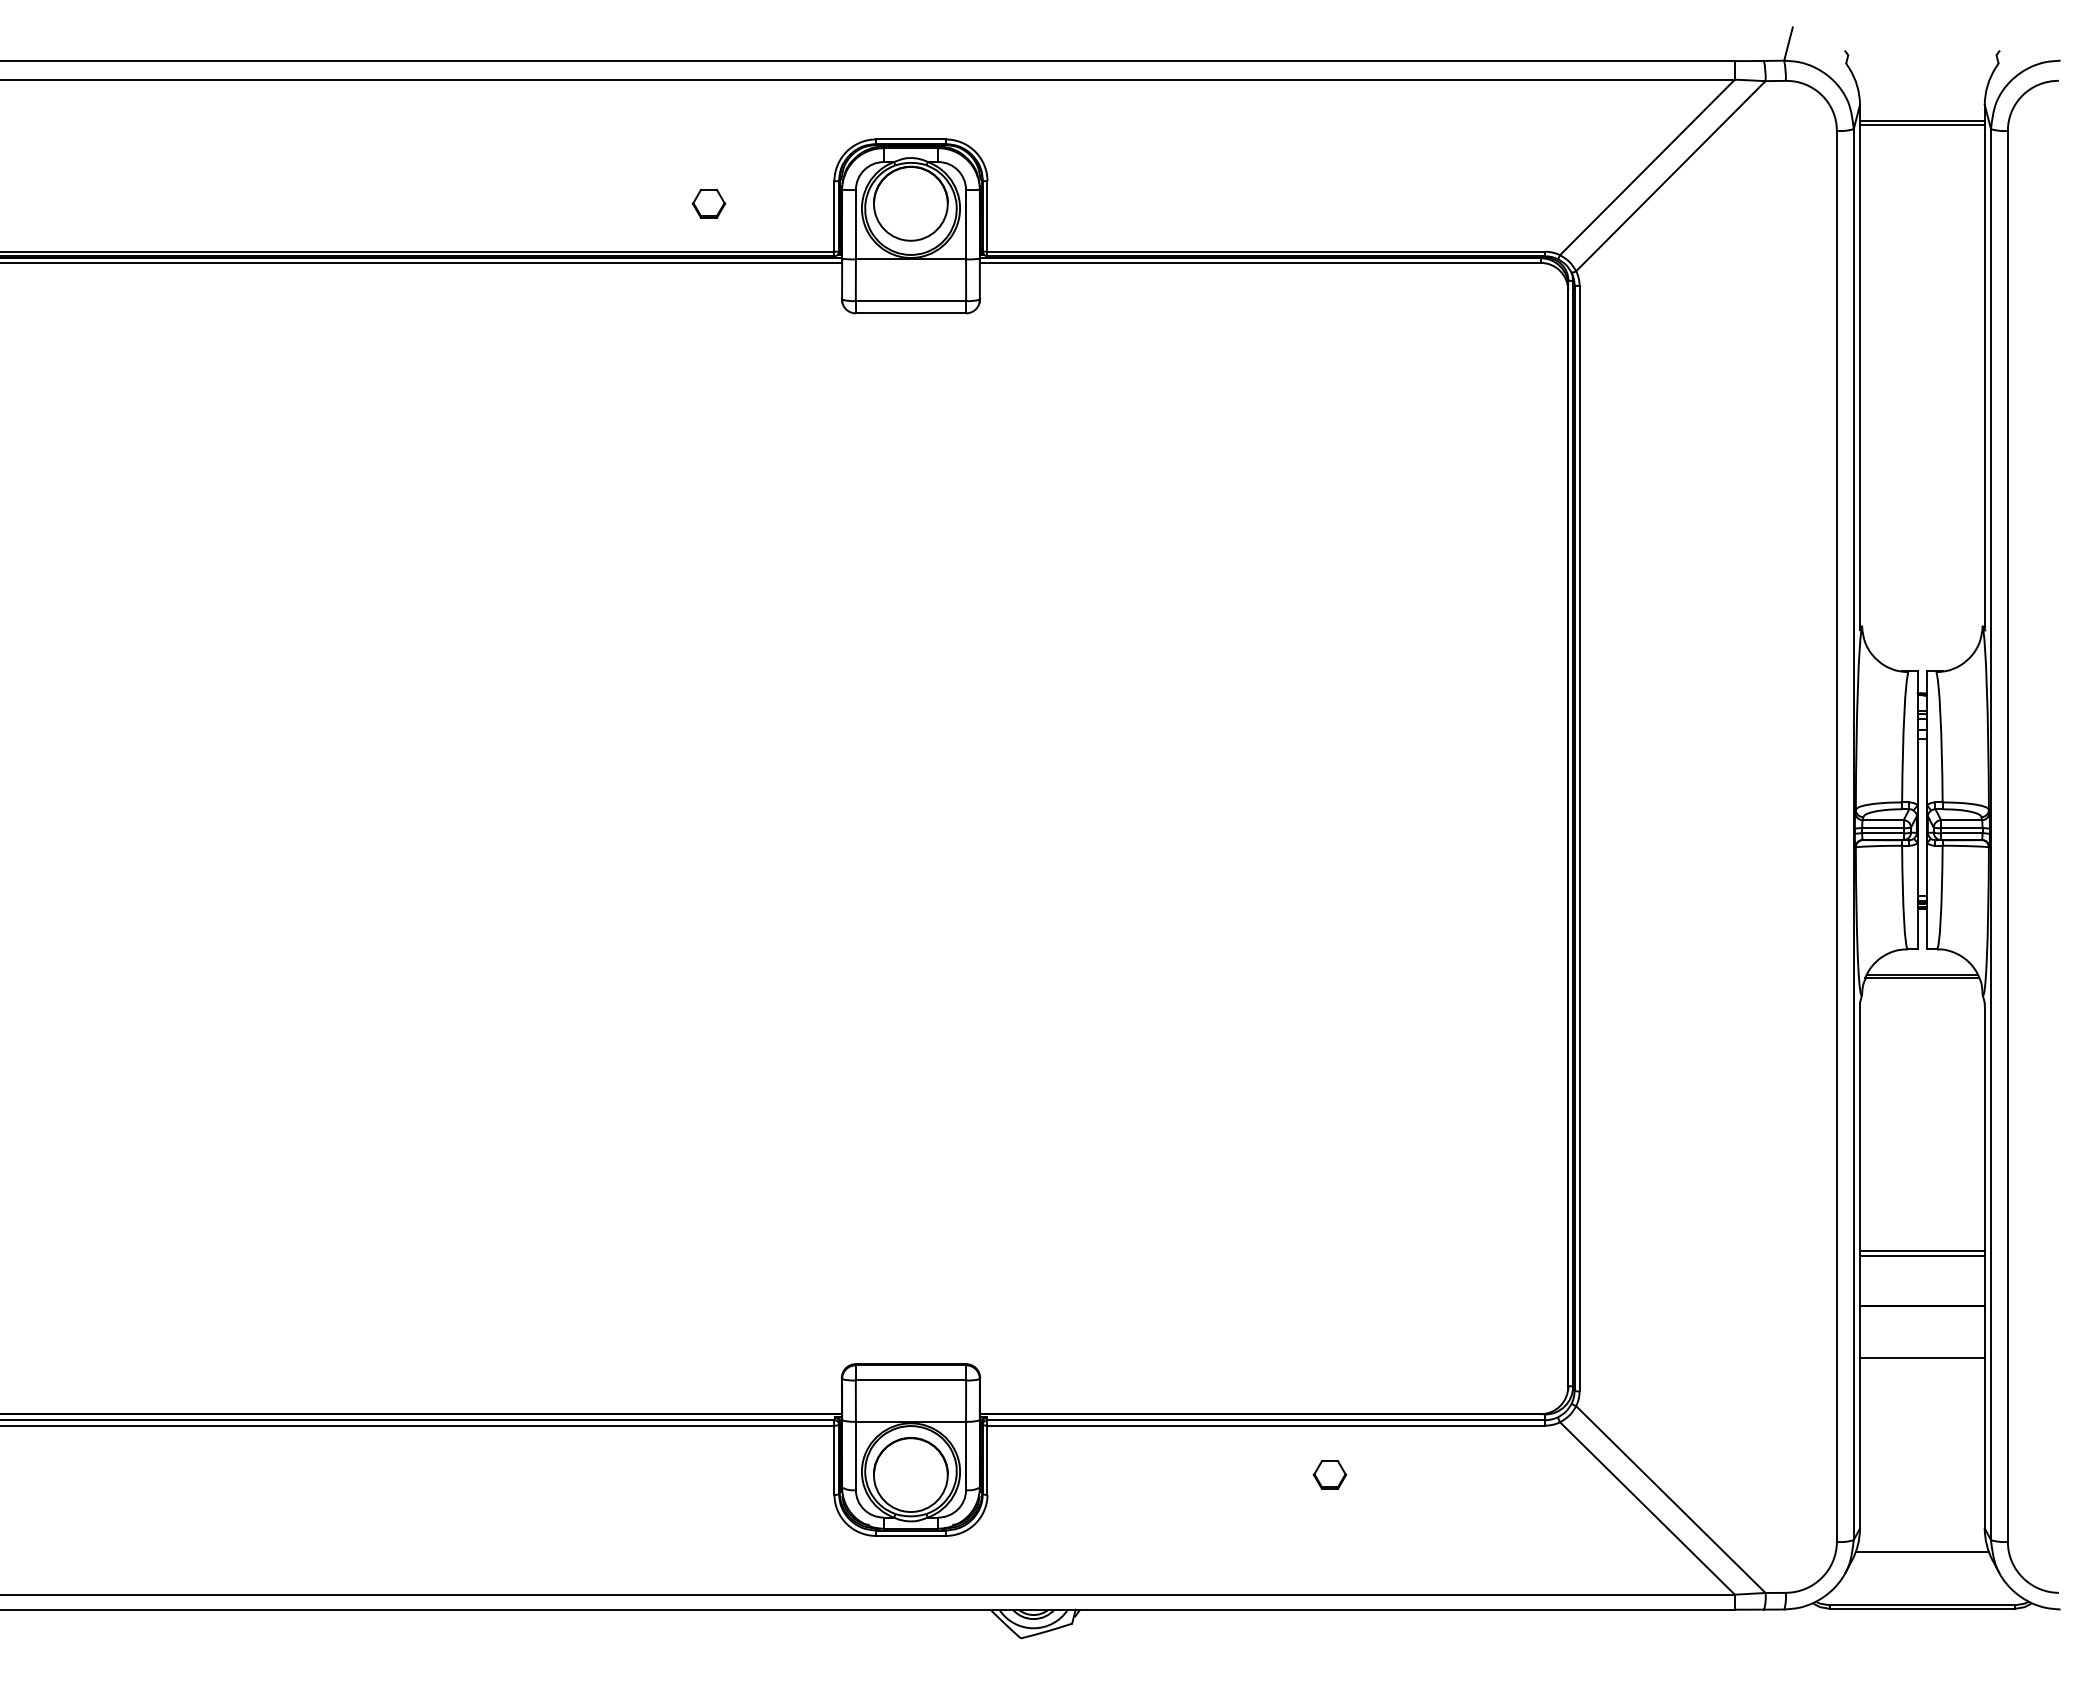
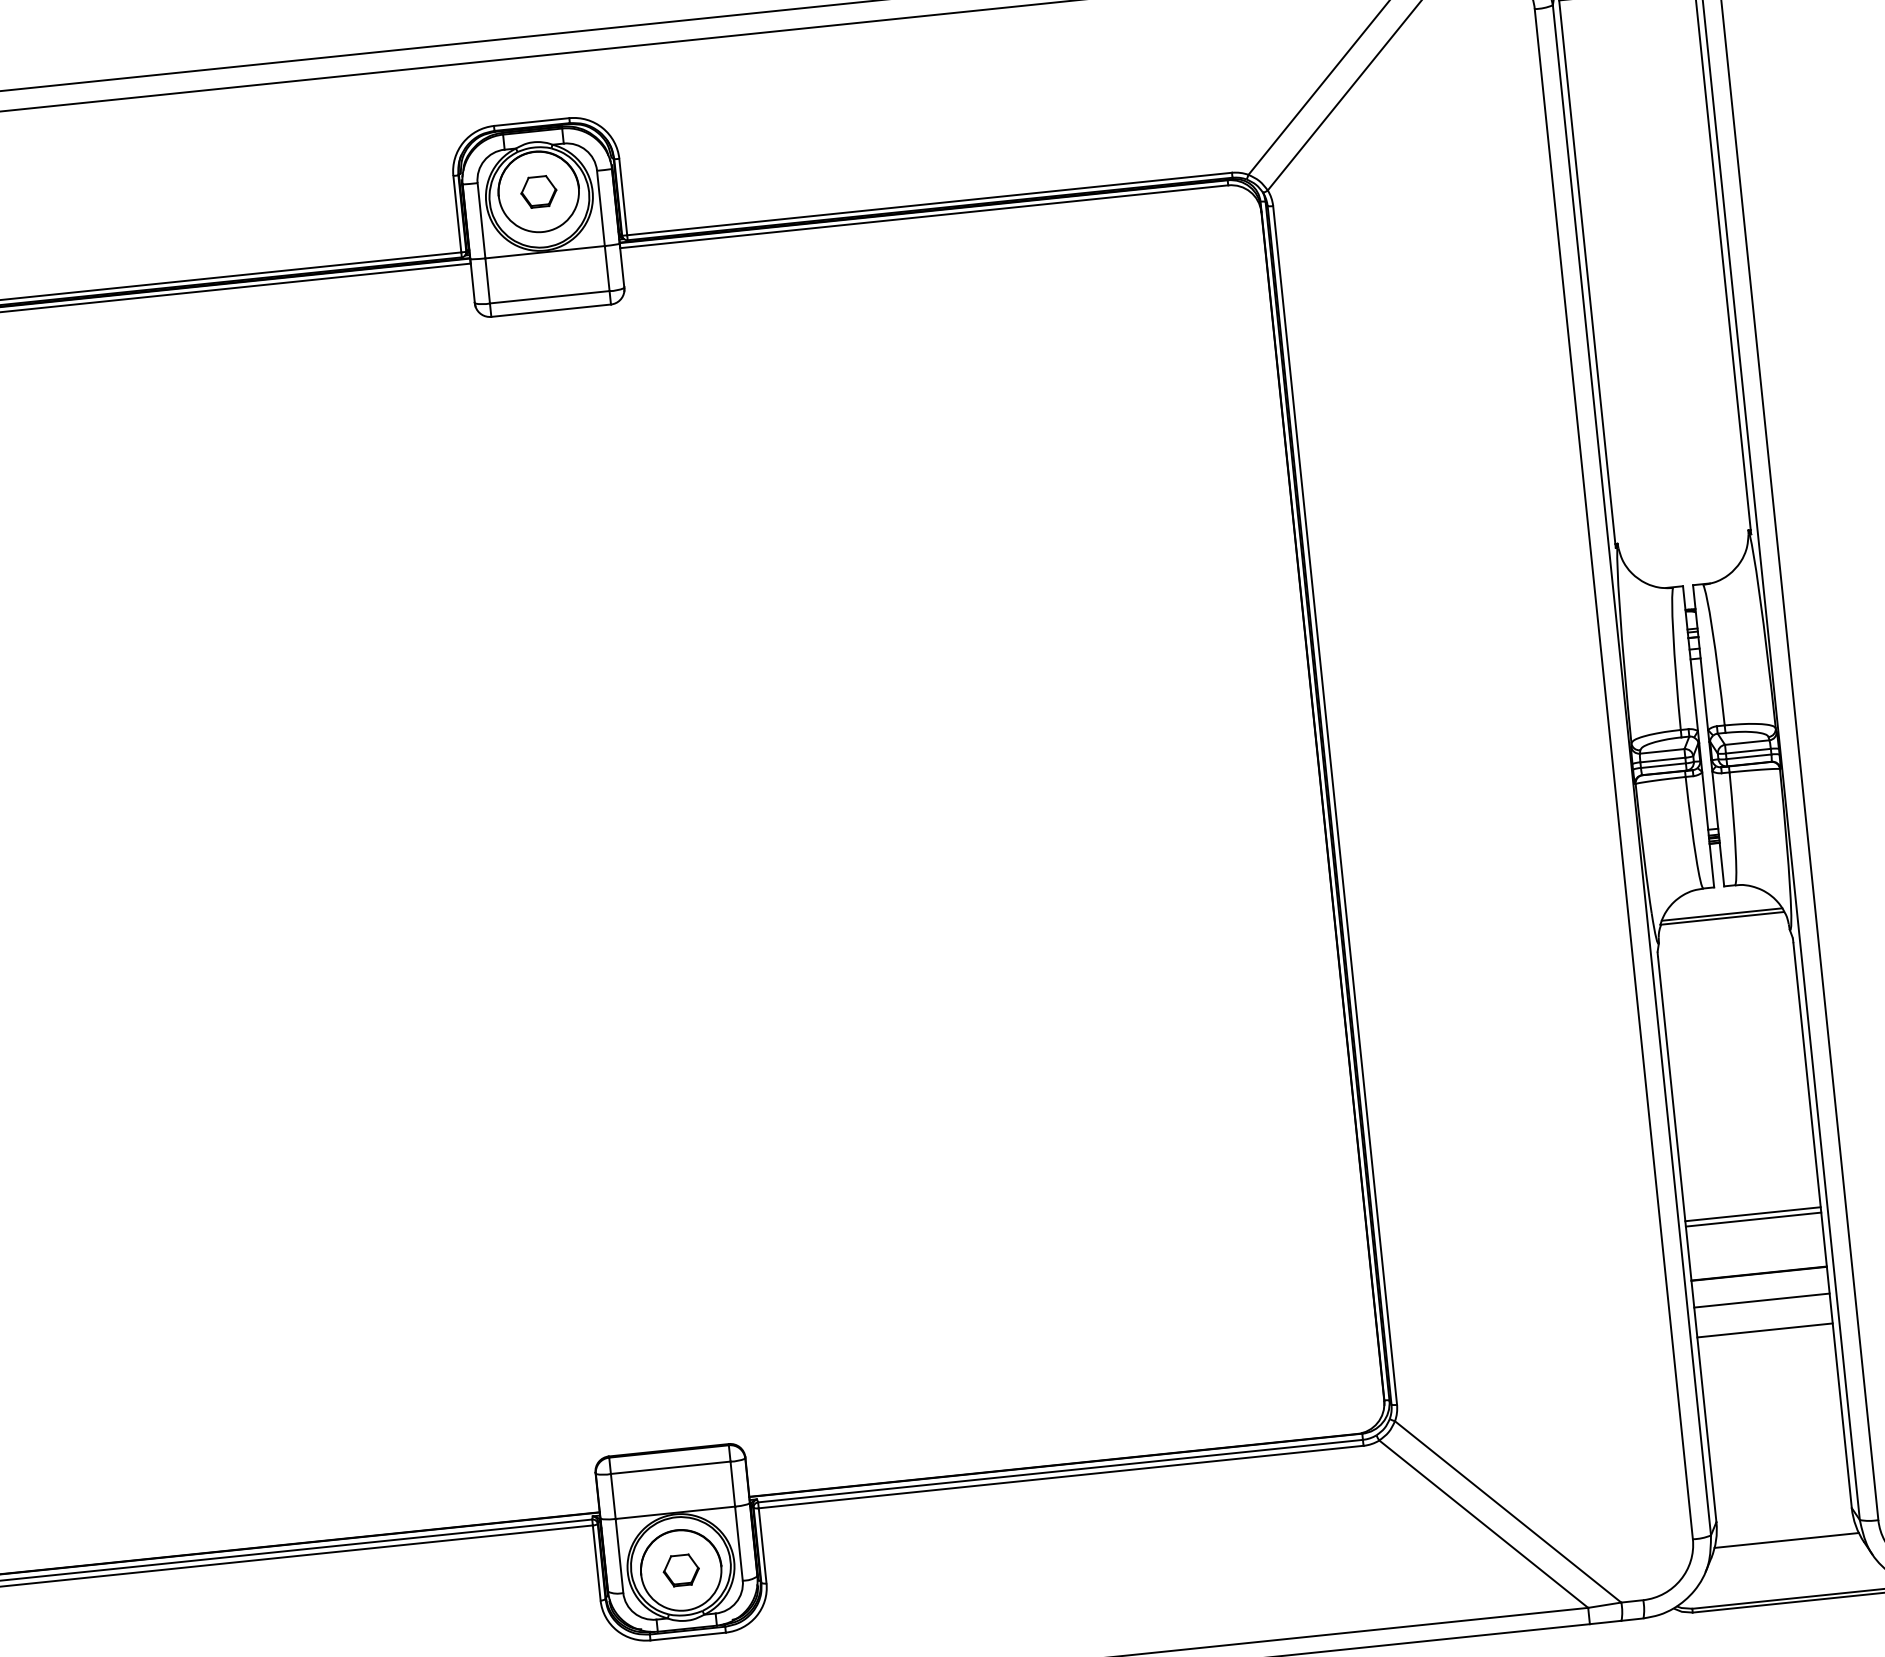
part: (708, 203) -> (538, 191), moved
line: (1921, 1330) -> (1760, 1300), added
part: (1329, 1474) -> (680, 1569), moved

